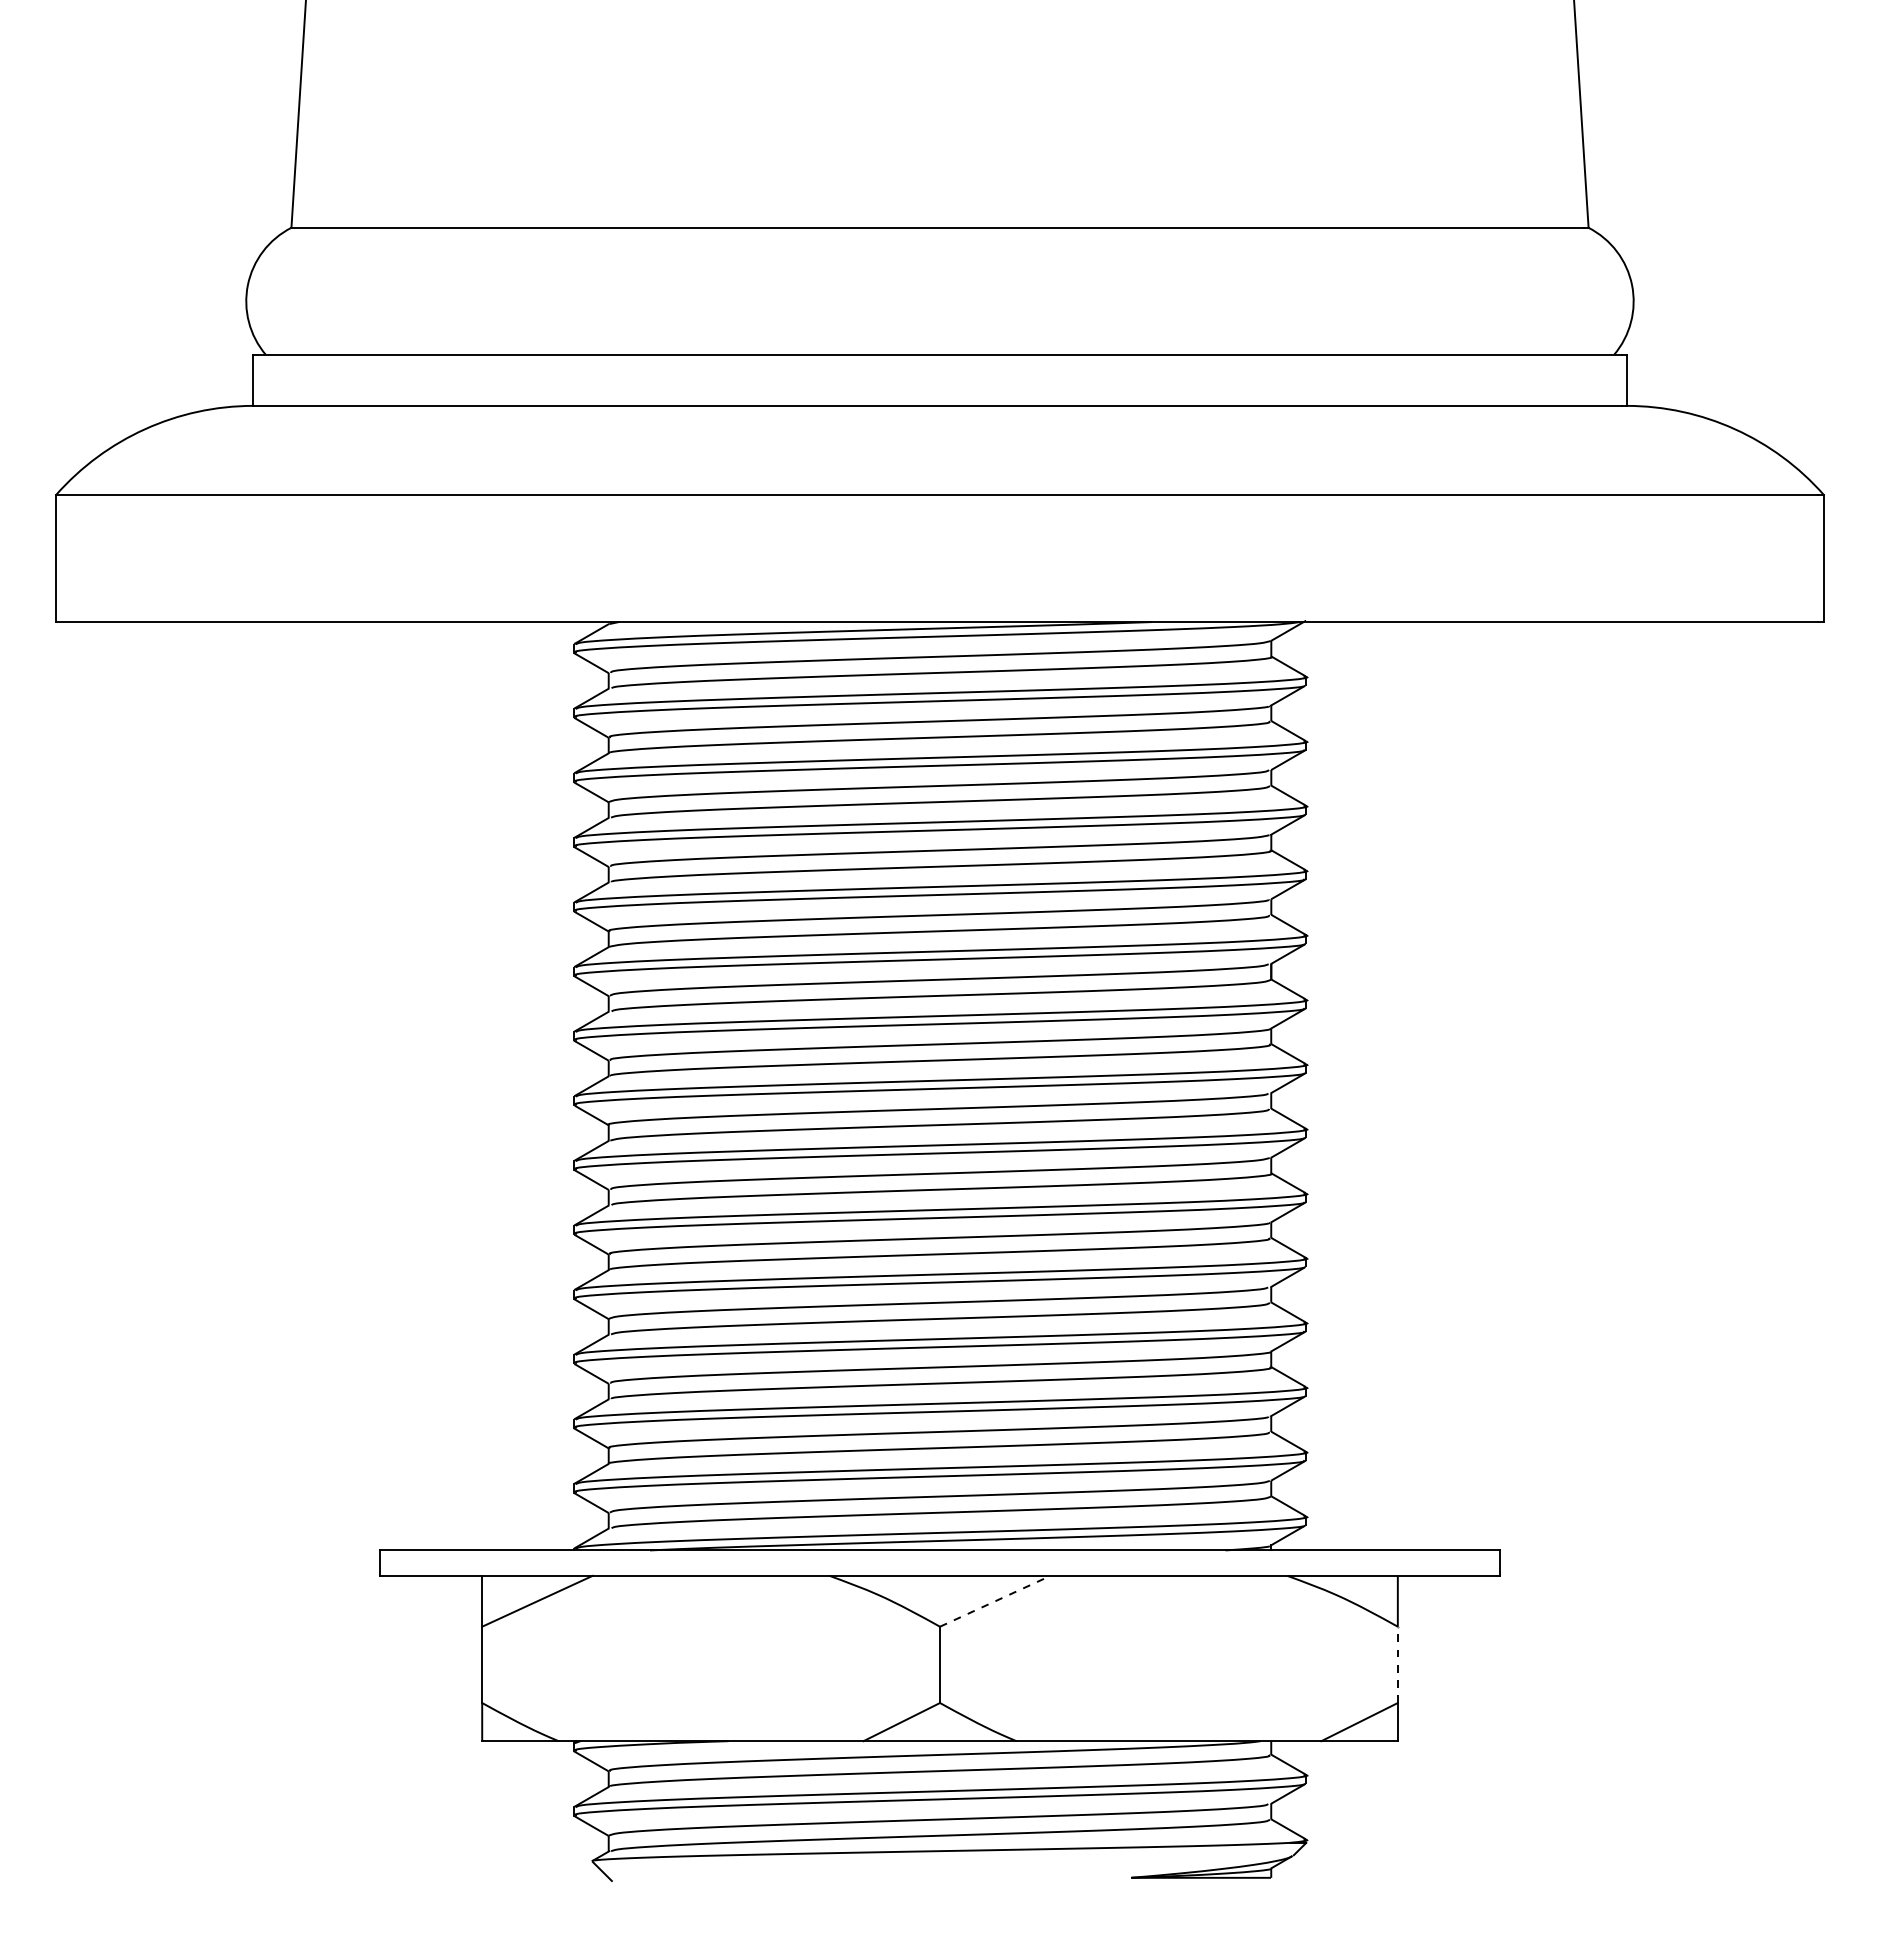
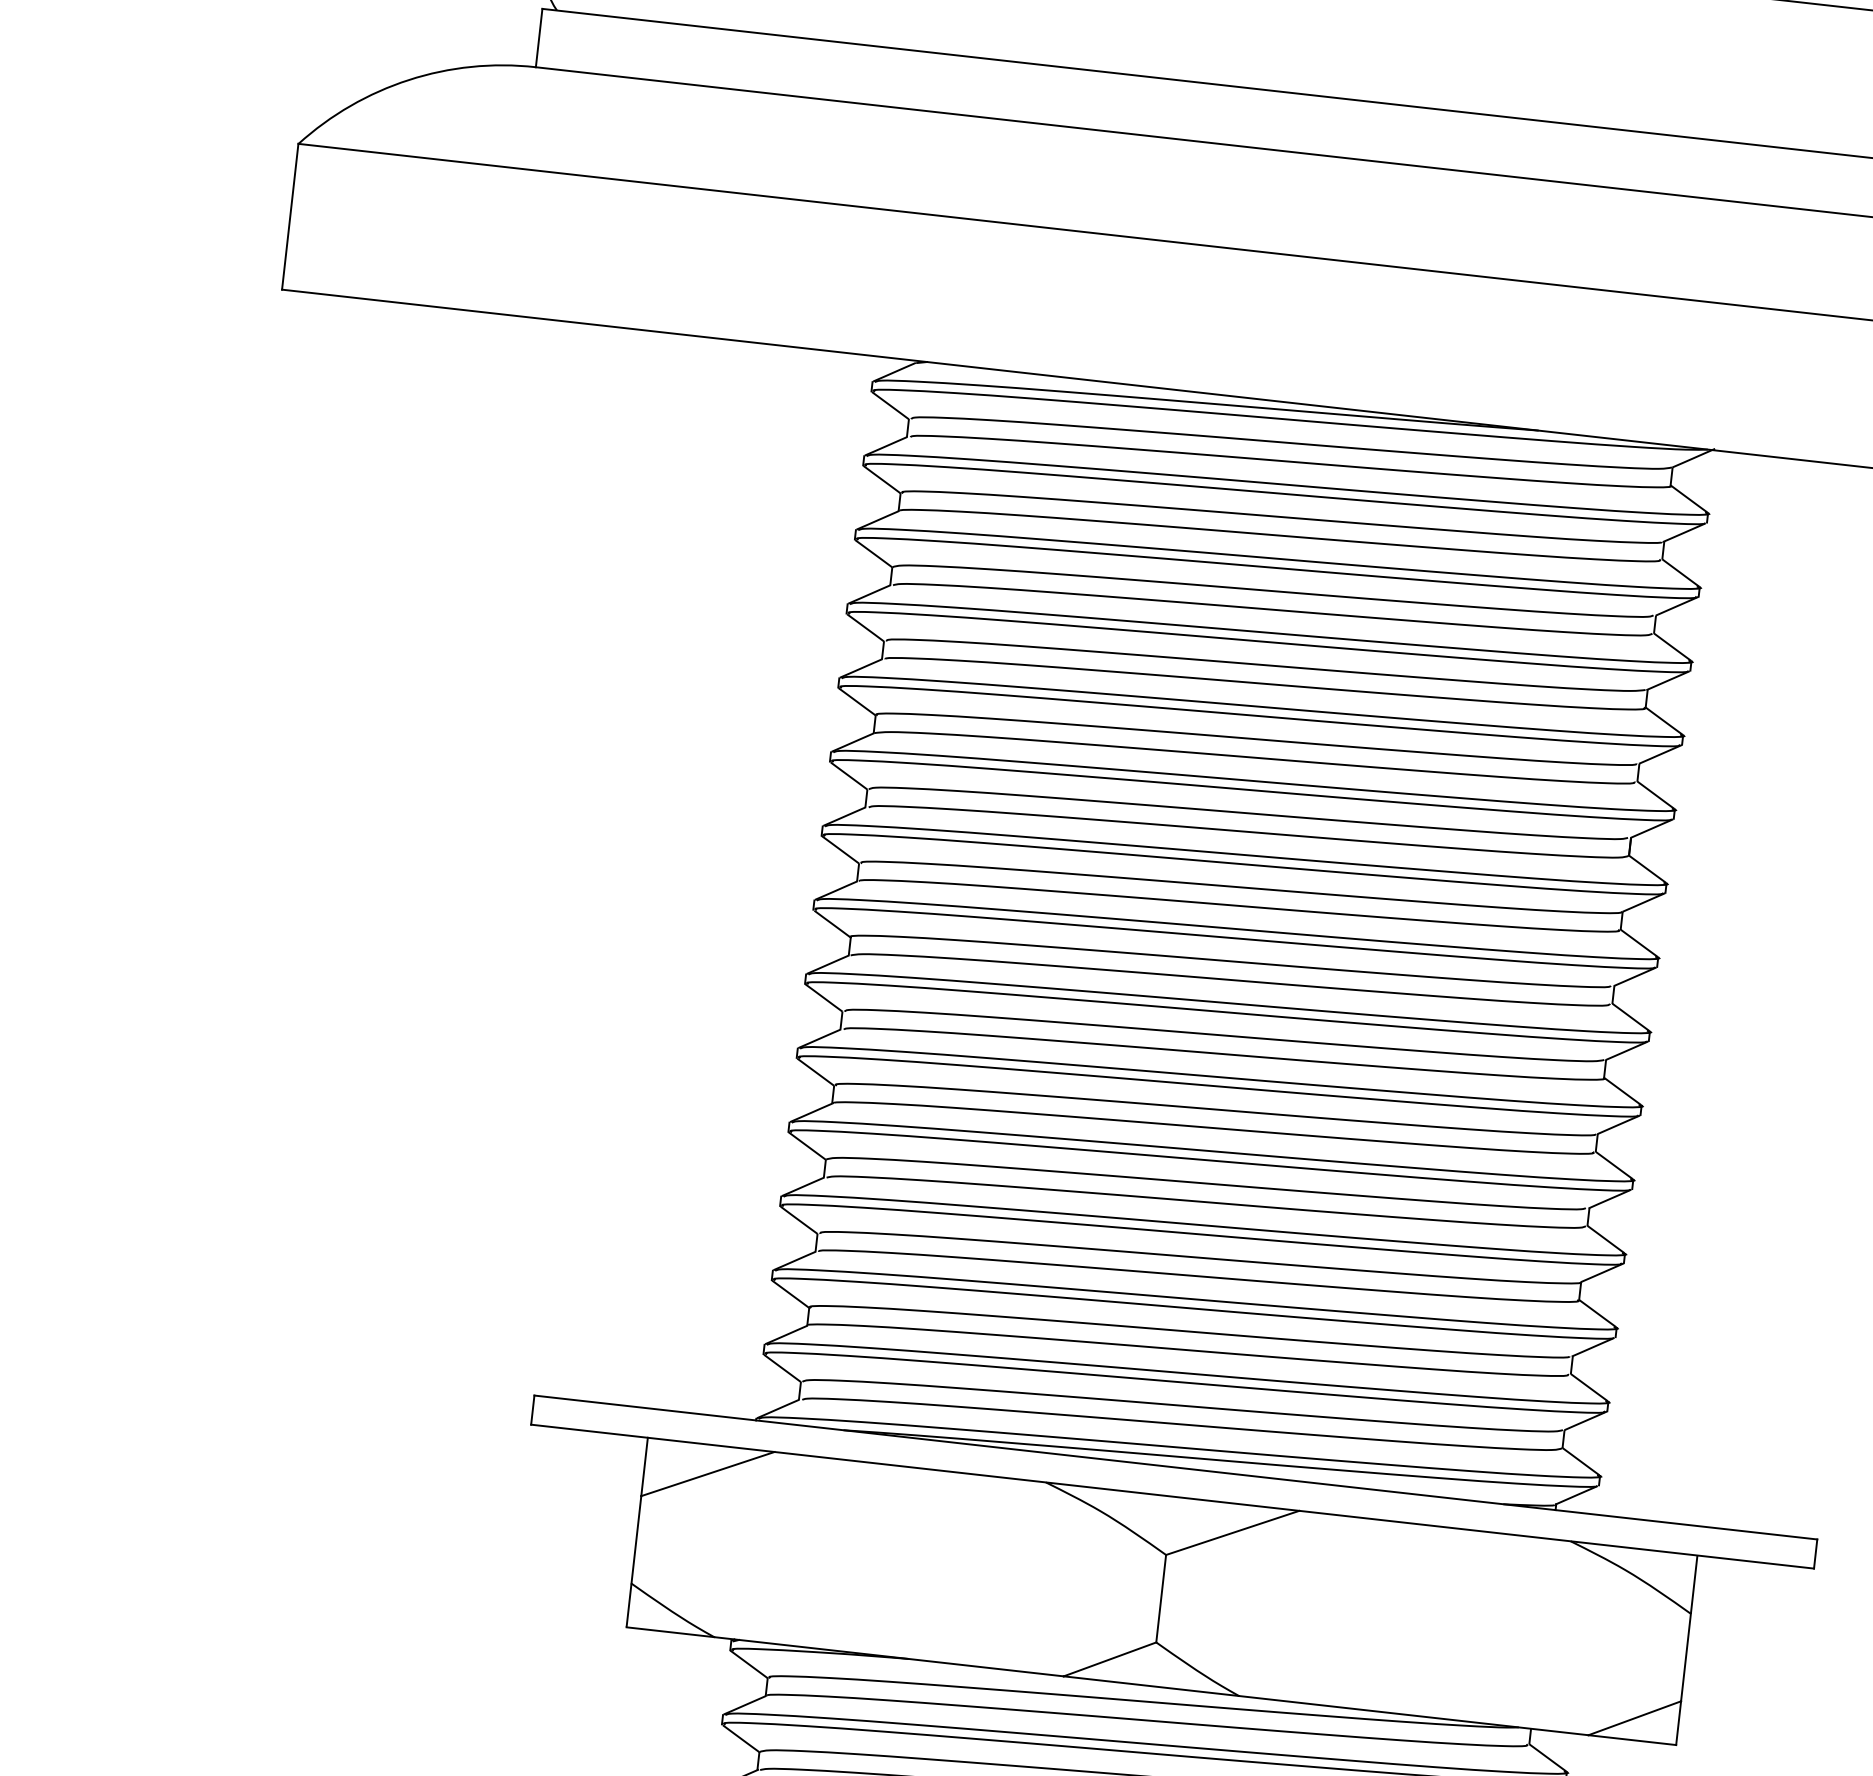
line: (995, 1601) -> (1232, 1533), dashed -> solid
line: (1397, 1664) -> (1685, 1657), dashed -> solid

